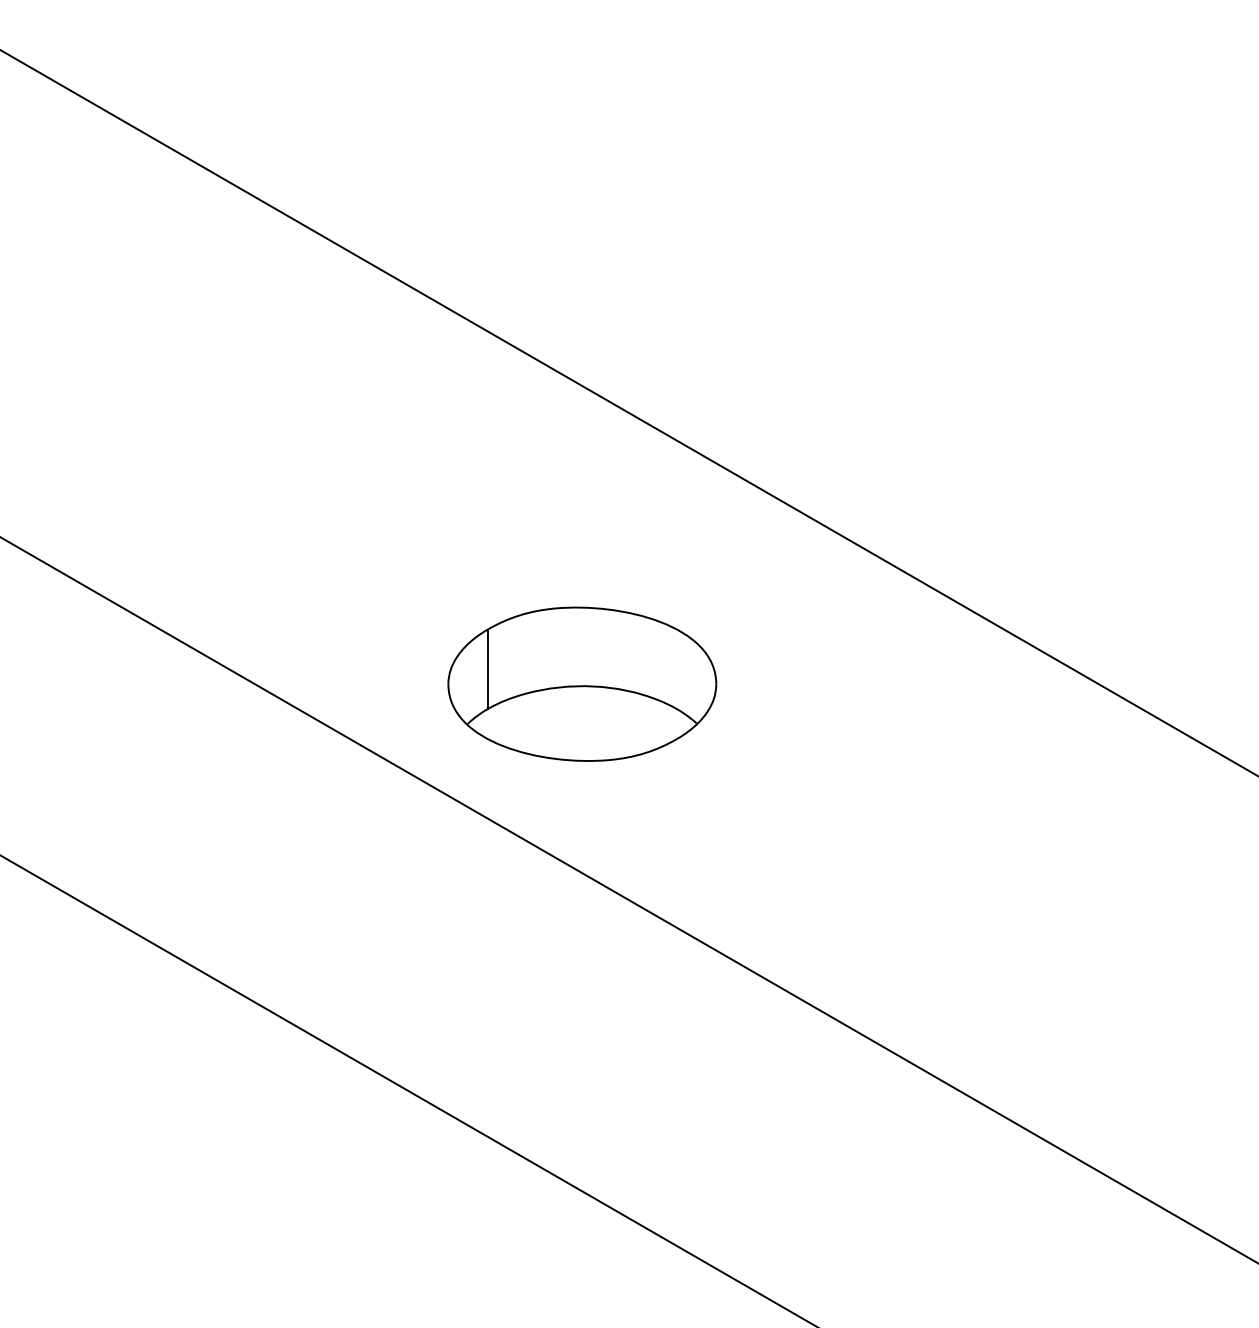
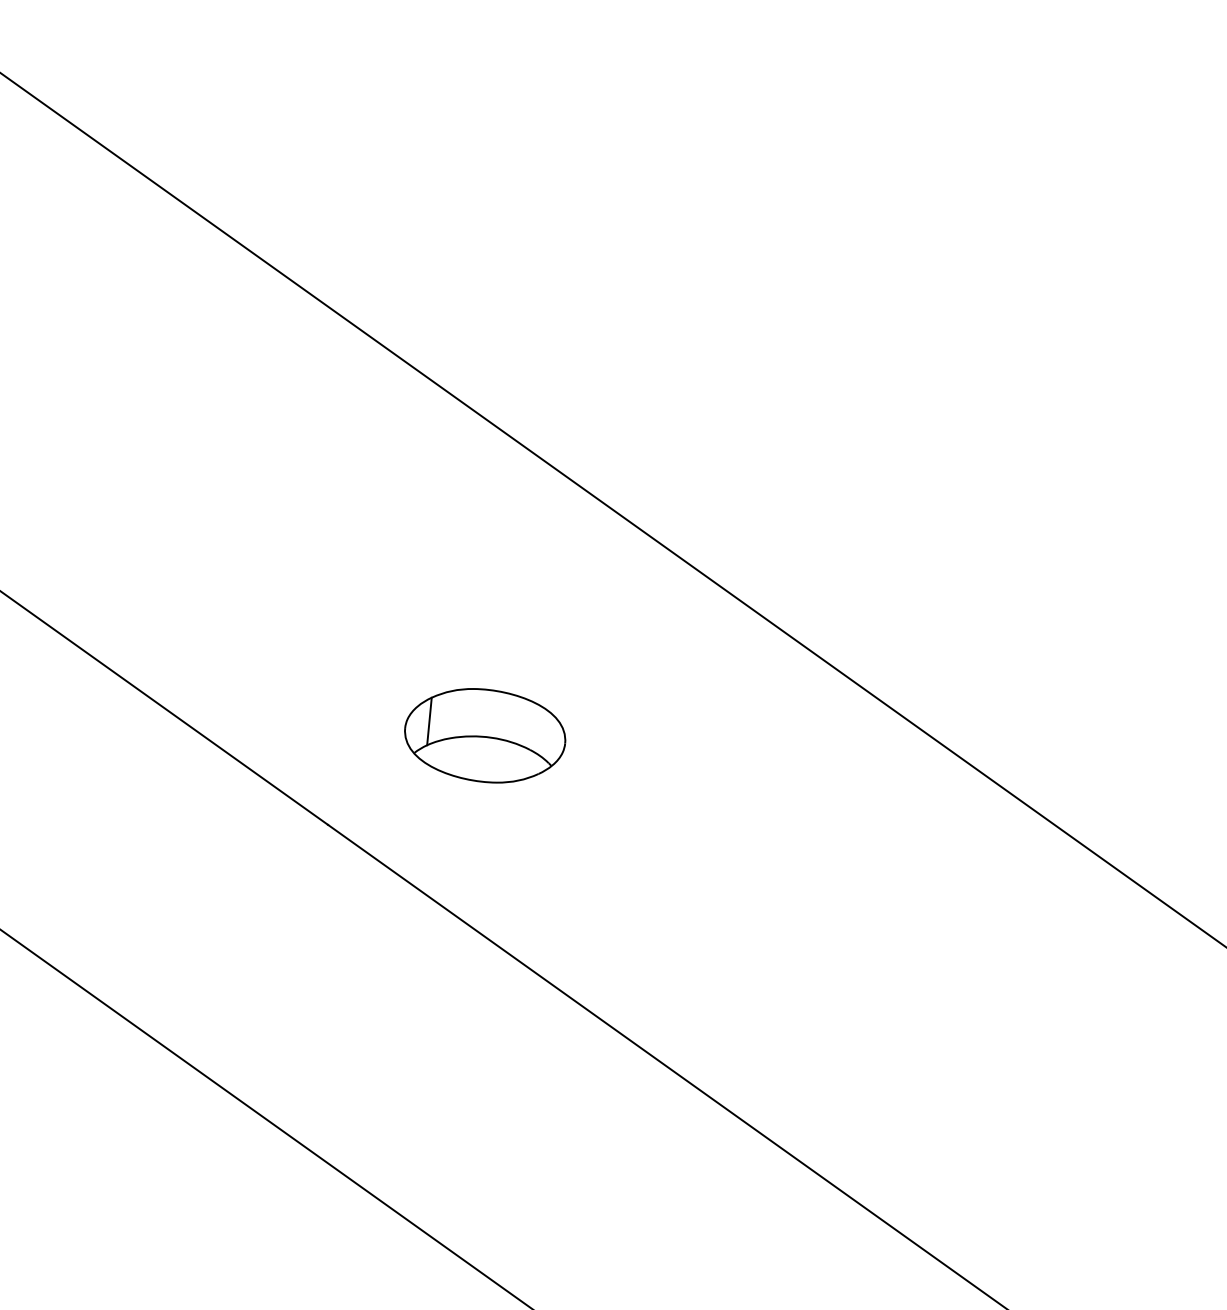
part: (582, 683) -> (485, 735), size x0.6

